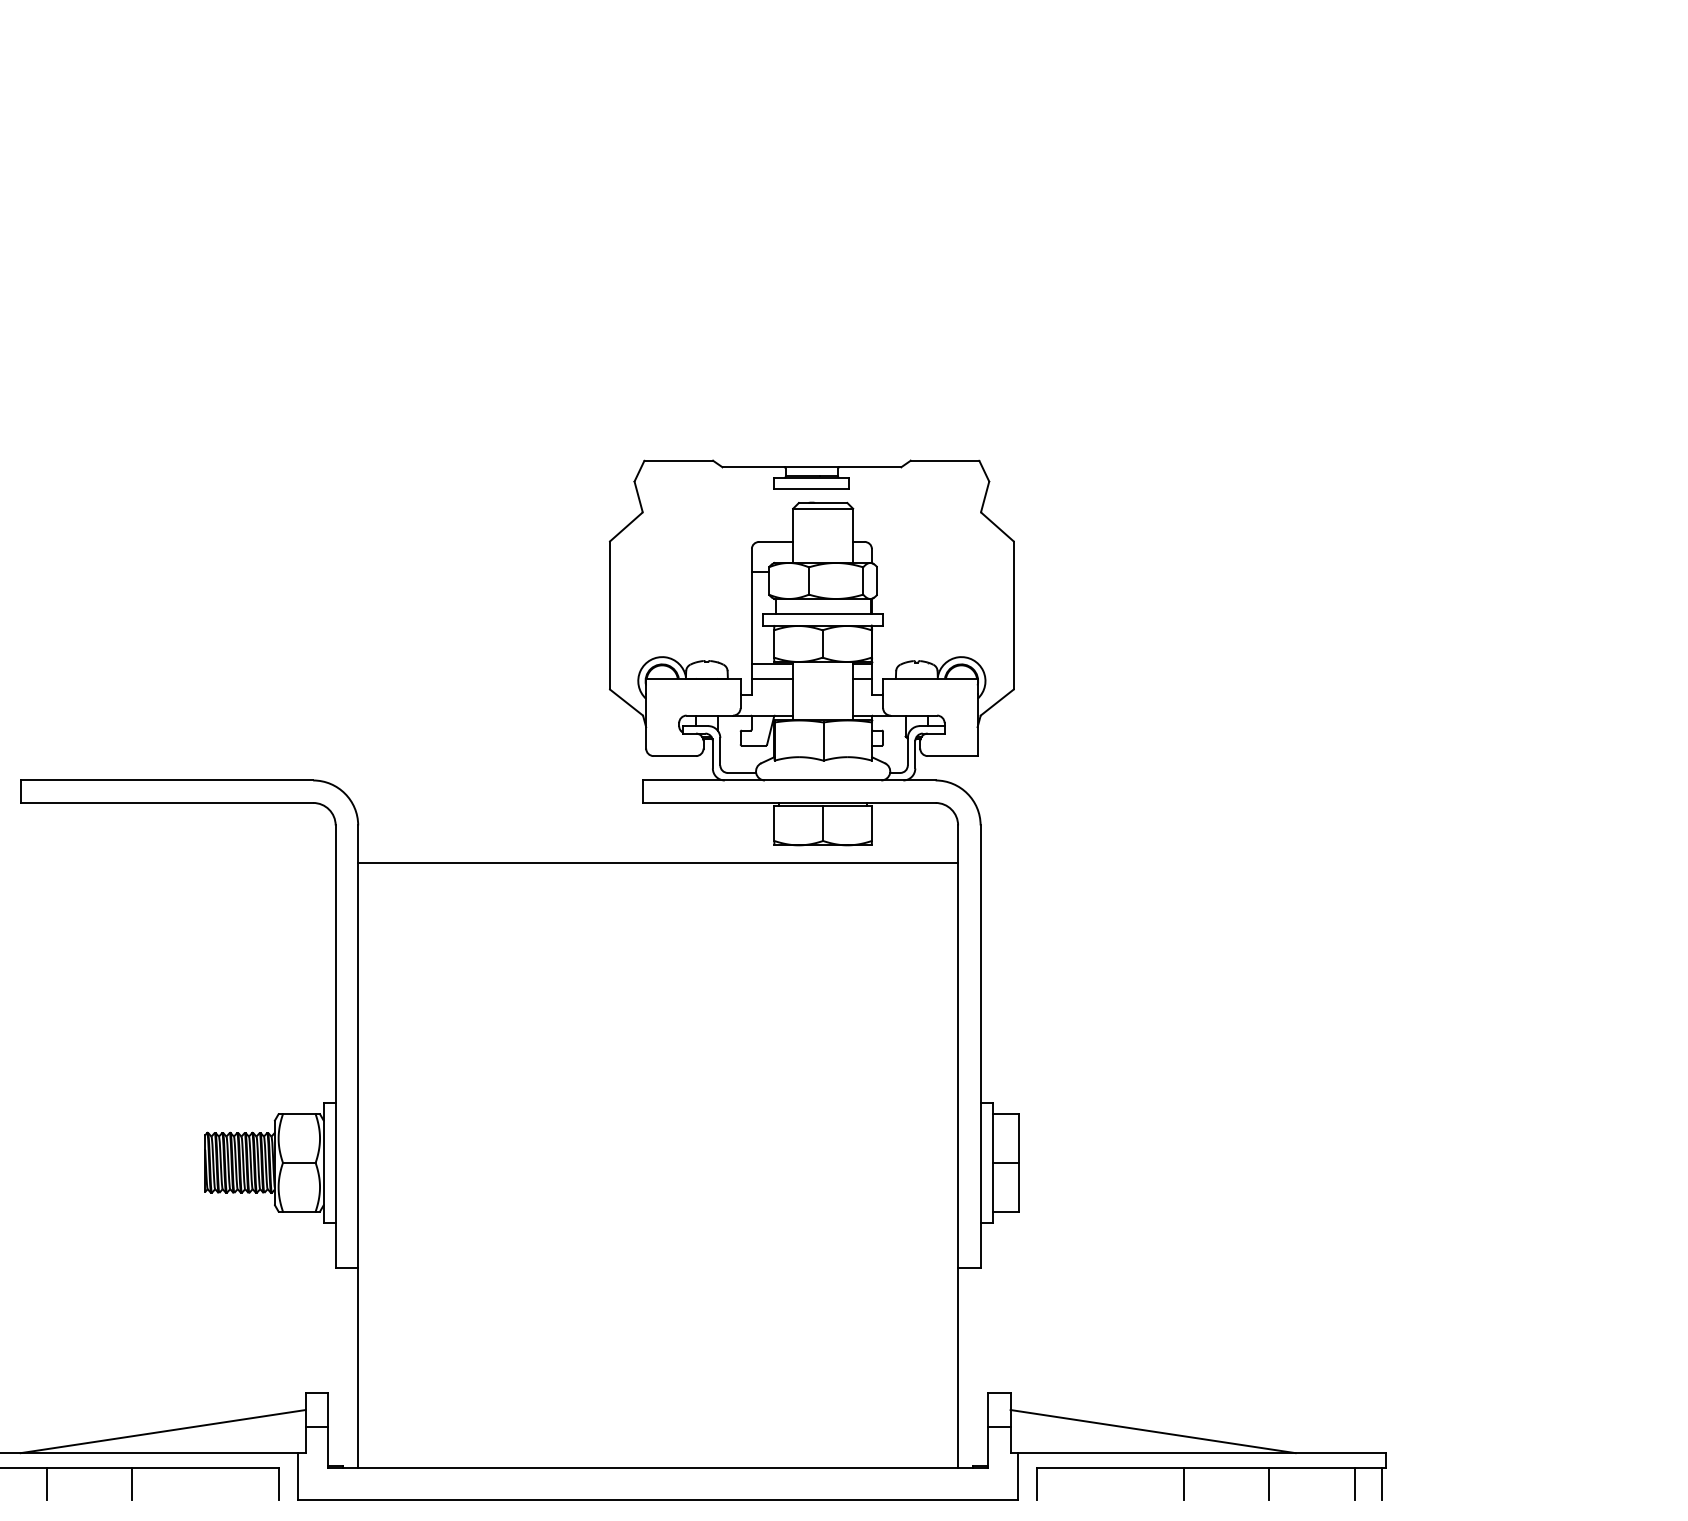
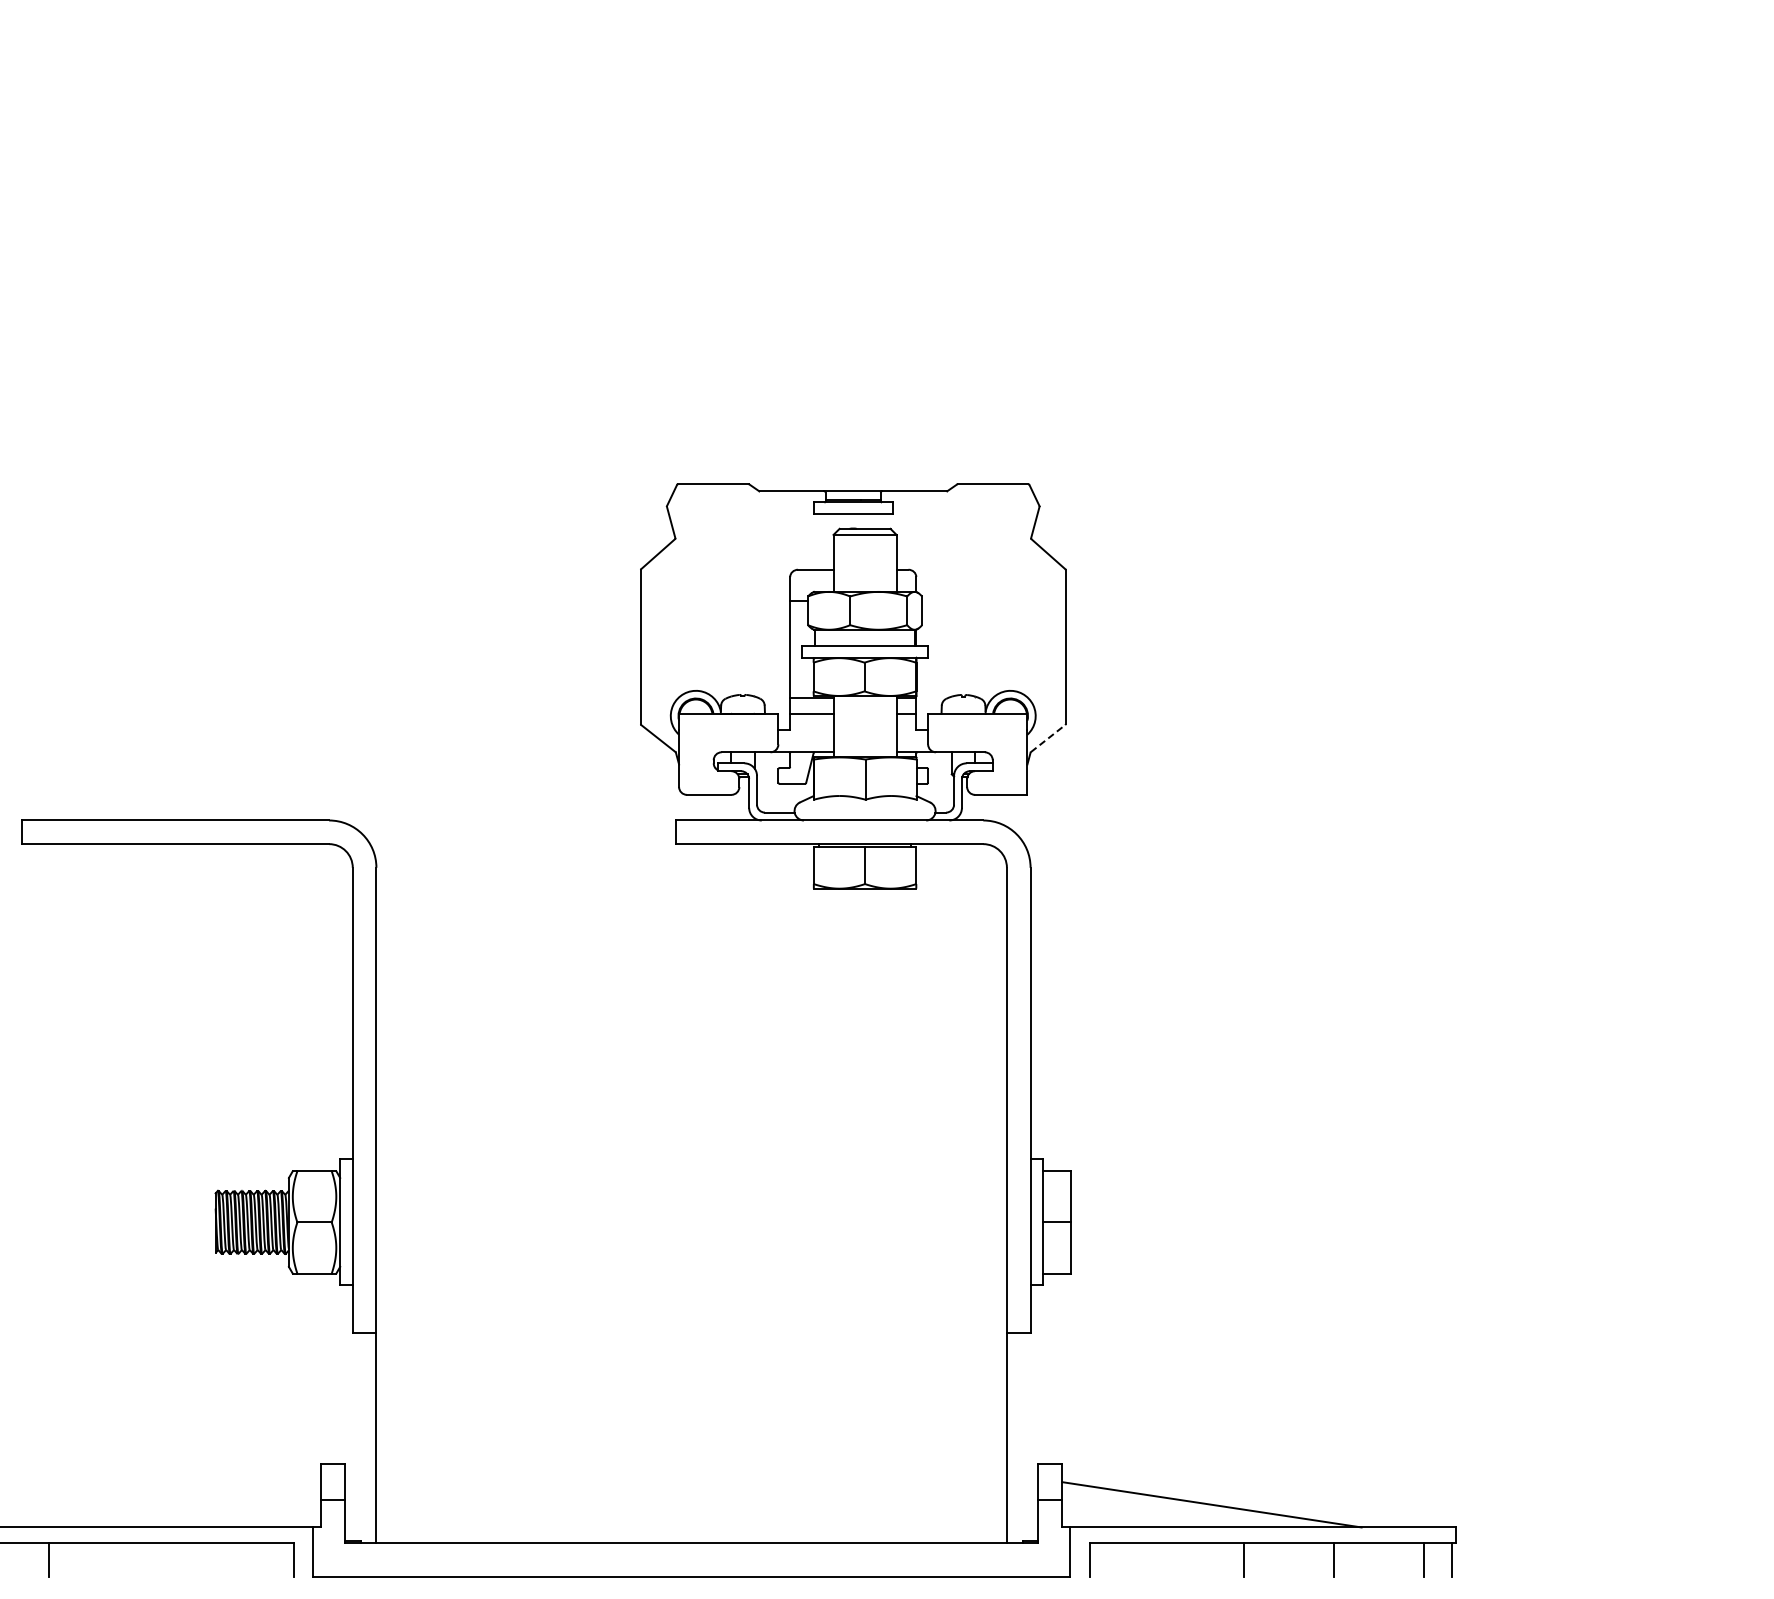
line: (997, 702) -> (1048, 738), solid -> dashed
line: (657, 863) -> (691, 907), removed
line: (163, 1431) -> (171, 1504), removed
line: (132, 1484) -> (139, 1560), removed

